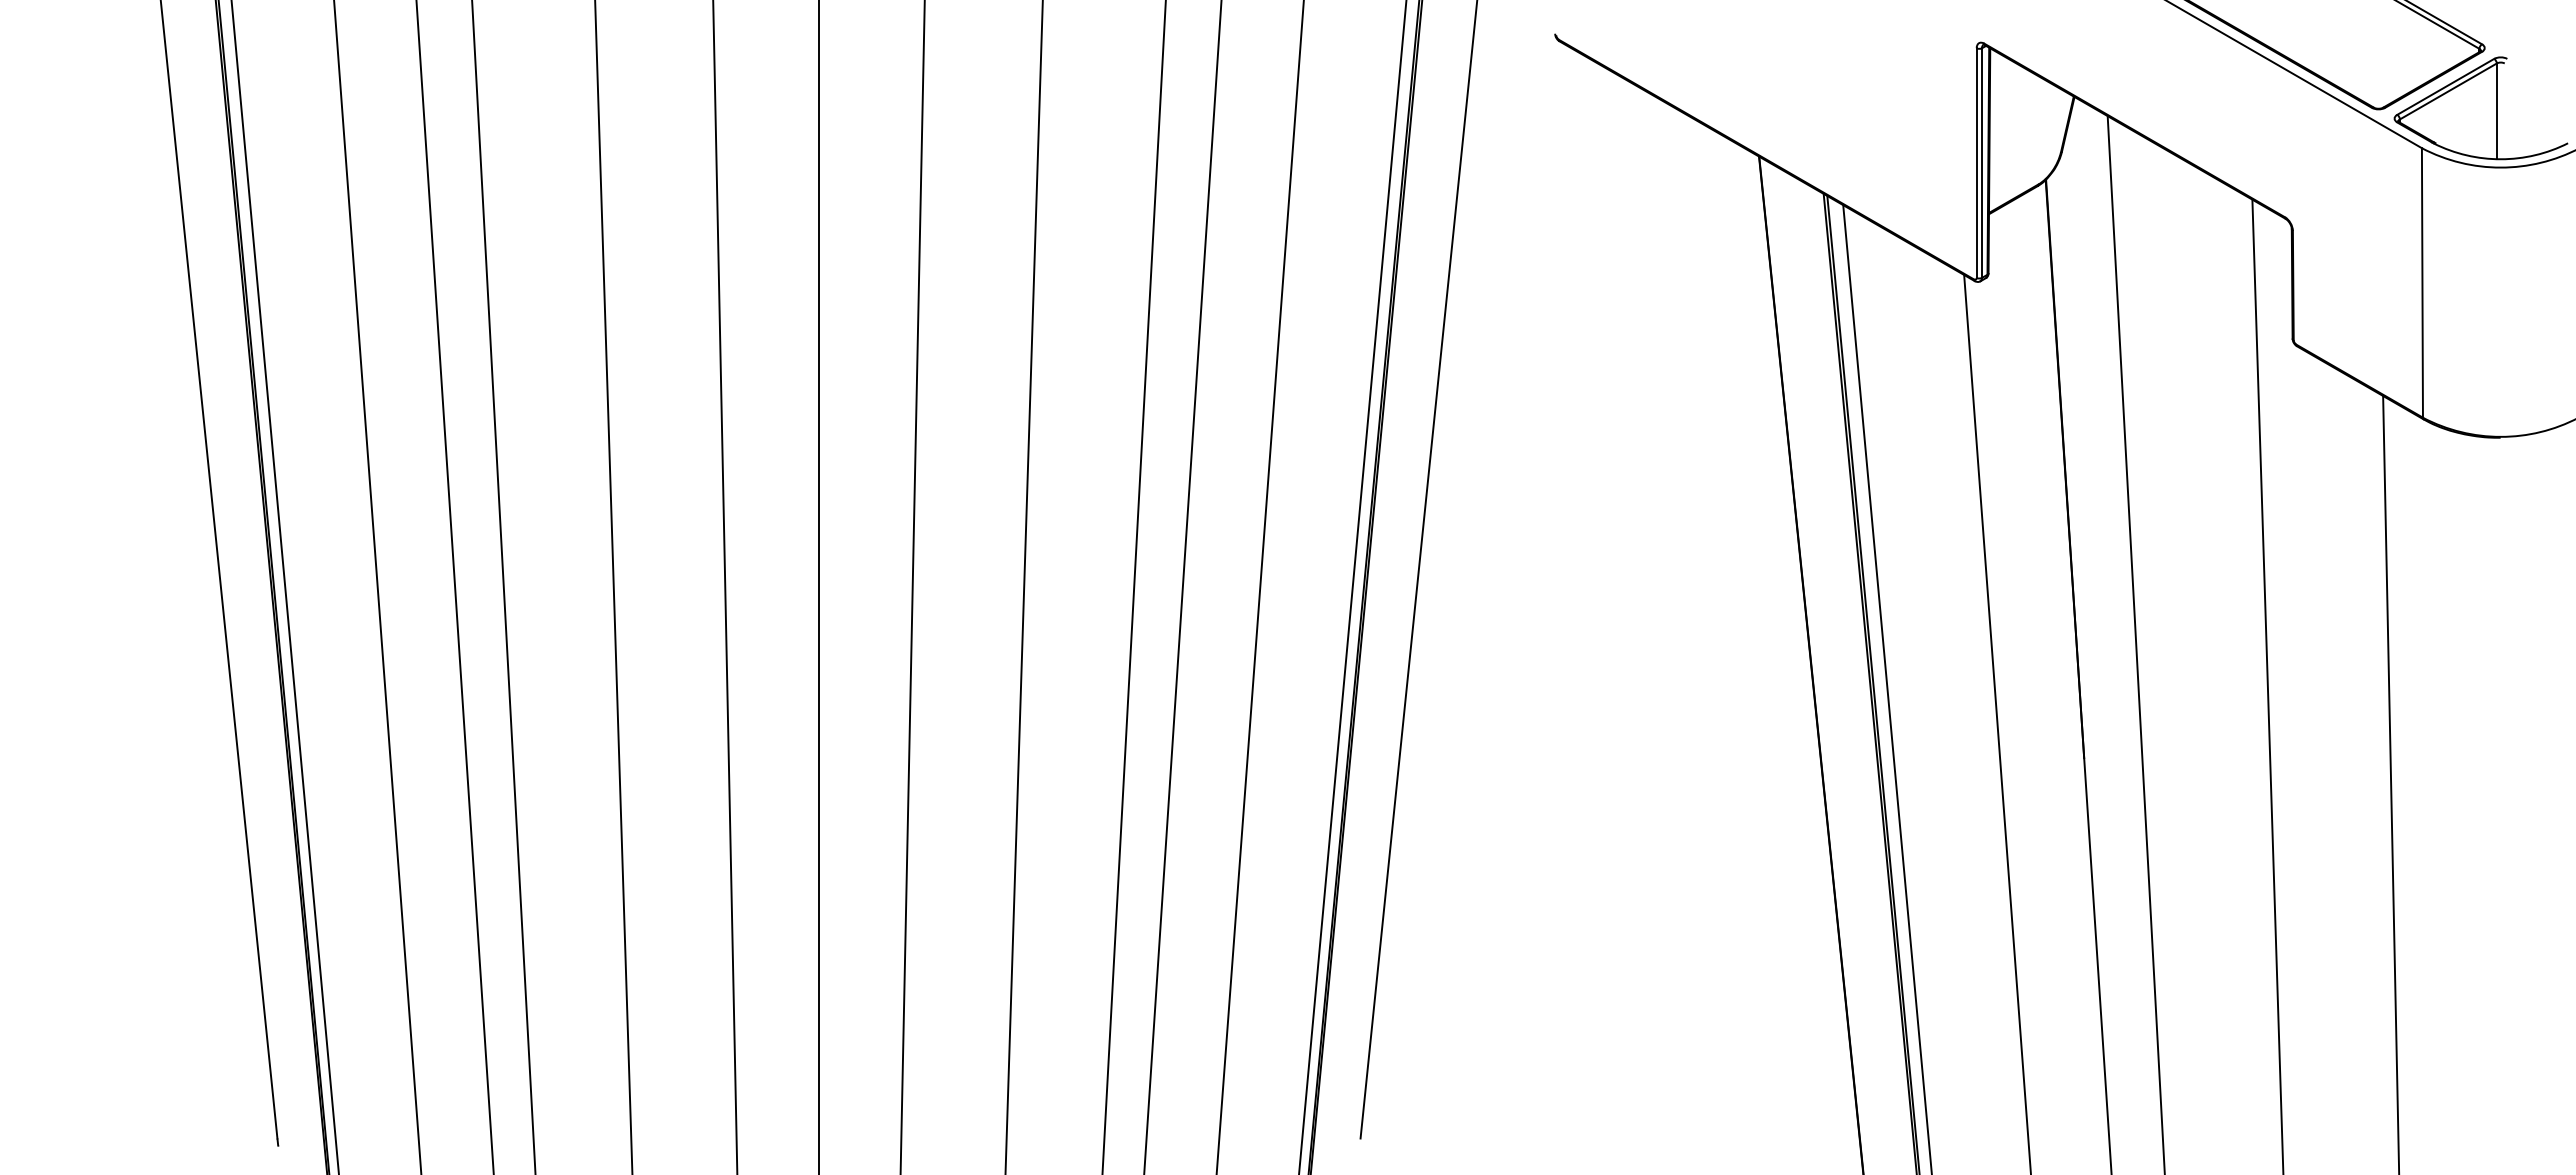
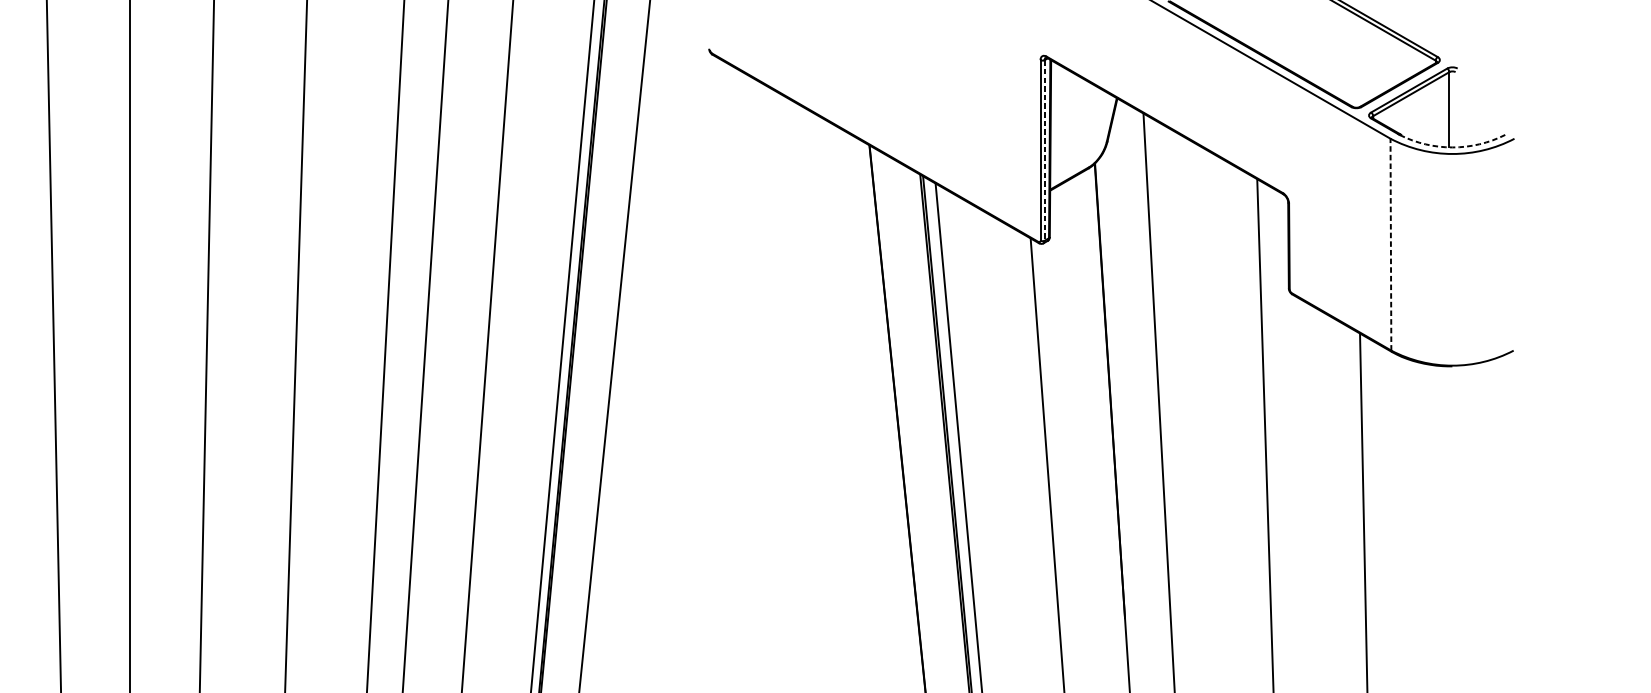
arc: (2500, 159) -> (1452, 147), solid -> dashed
line: (1981, 163) -> (1044, 150), solid -> dashed
line: (2422, 282) -> (1390, 244), solid -> dashed

